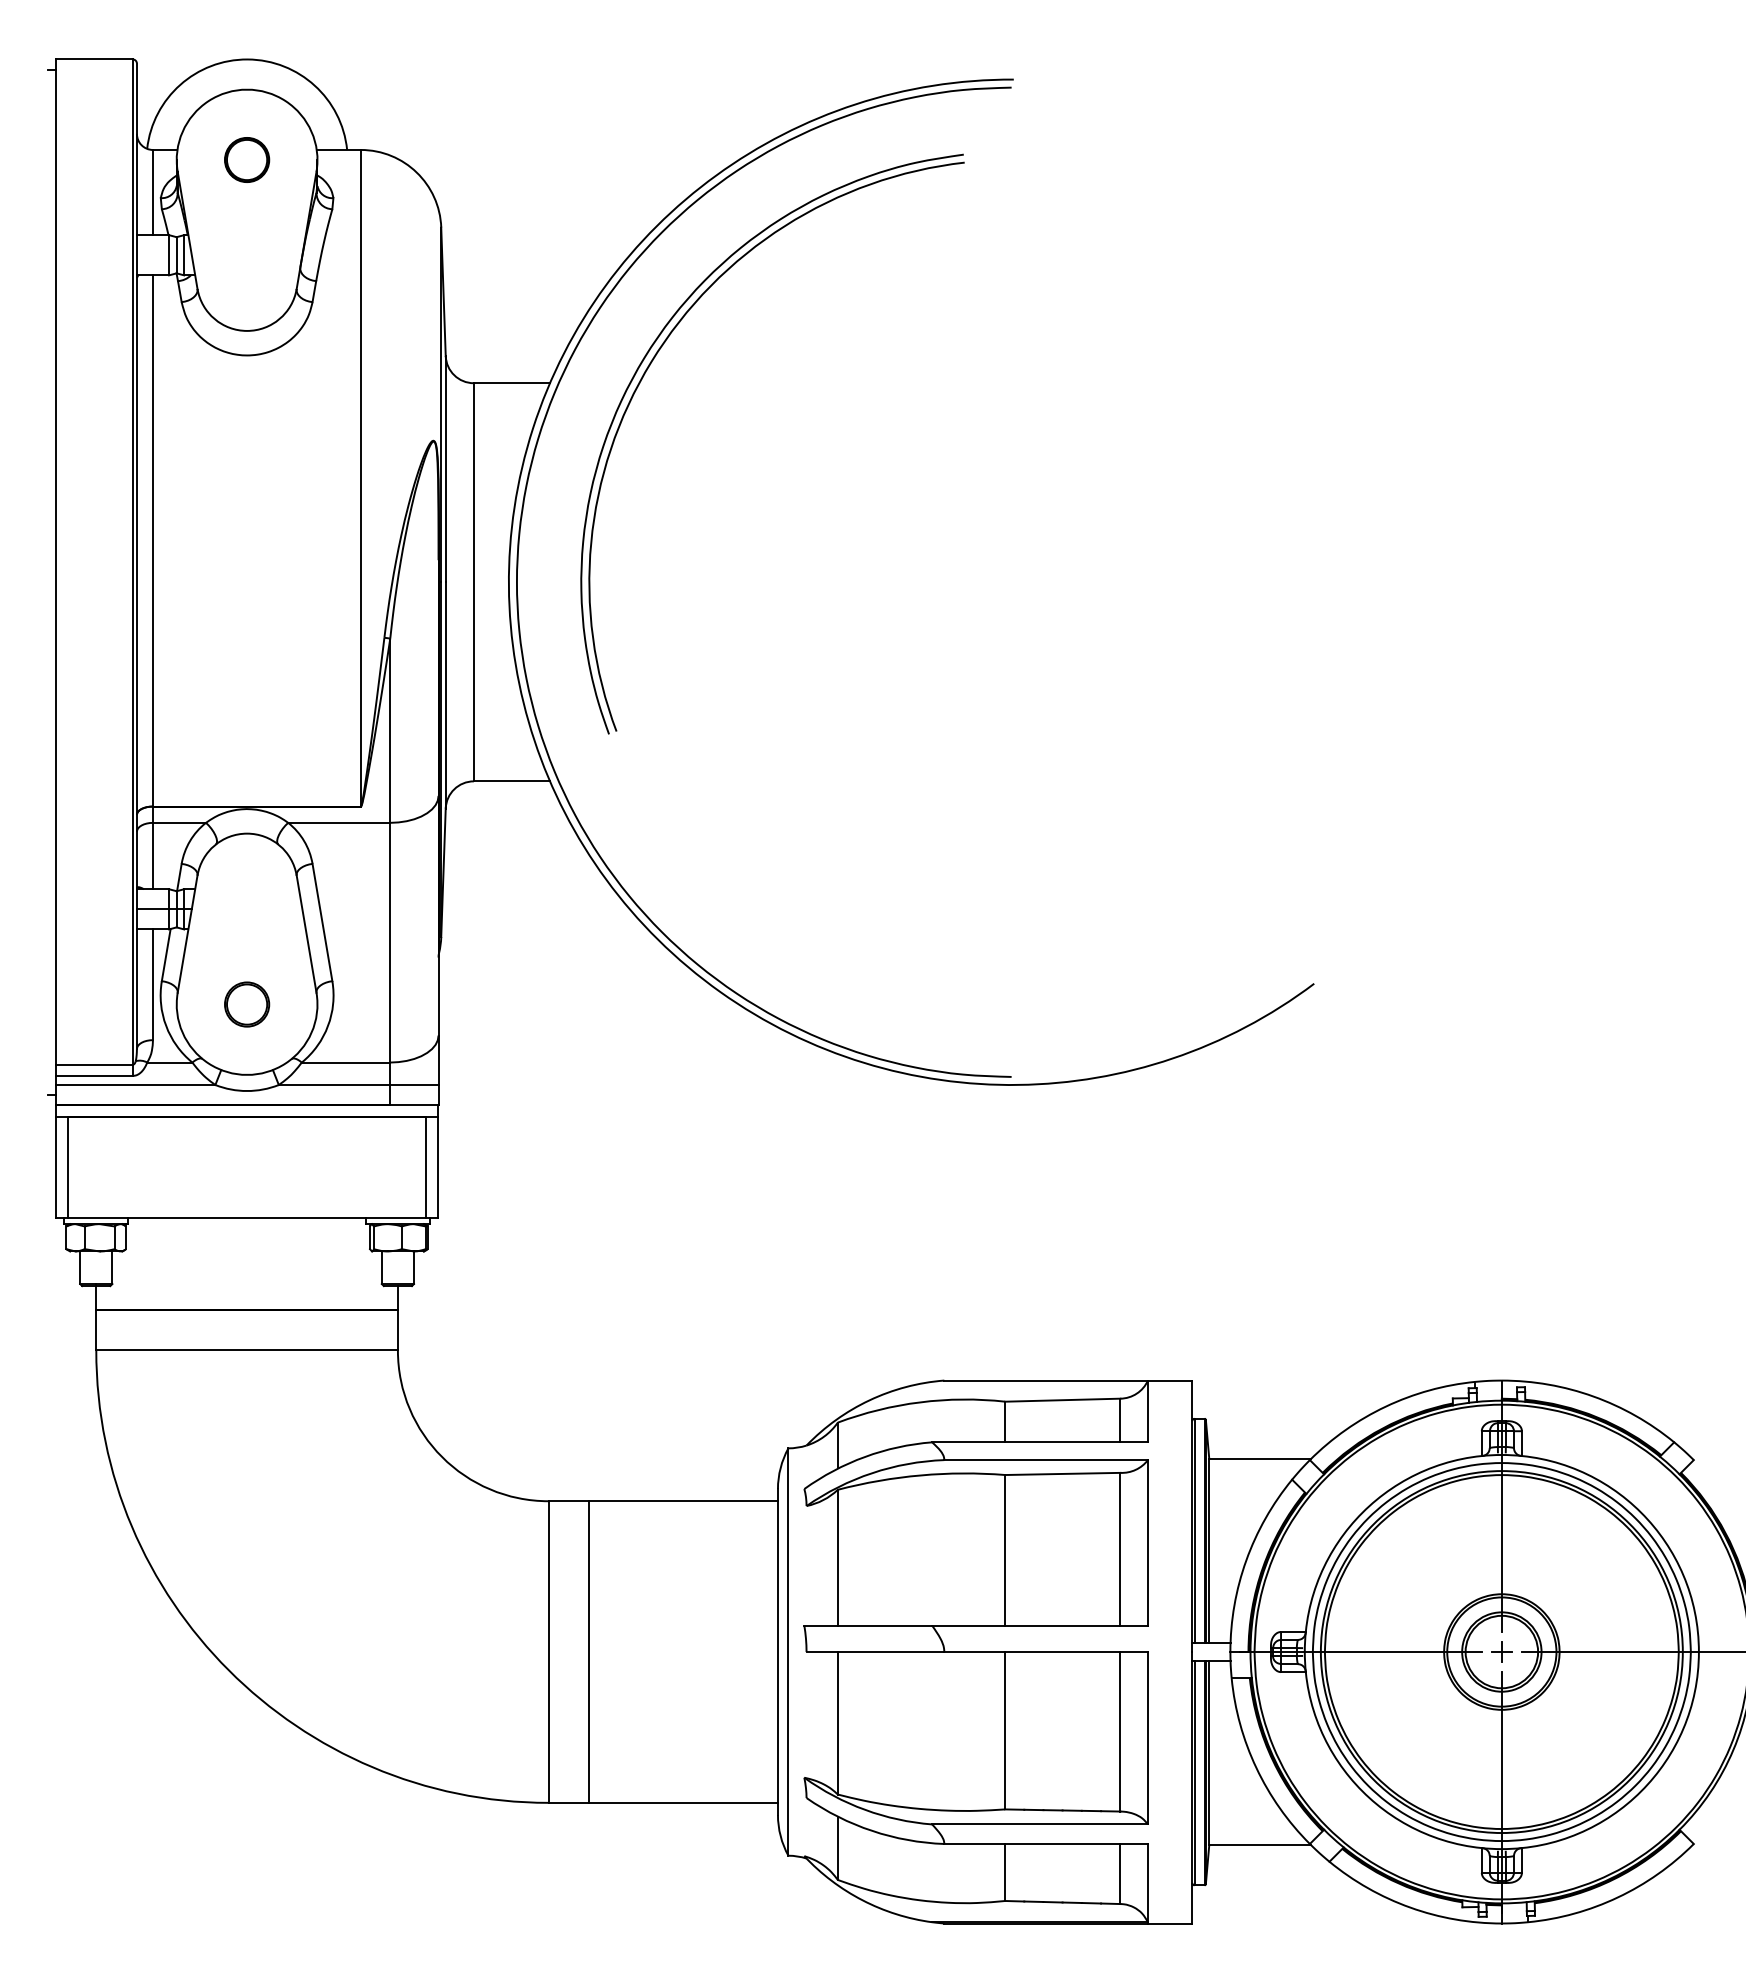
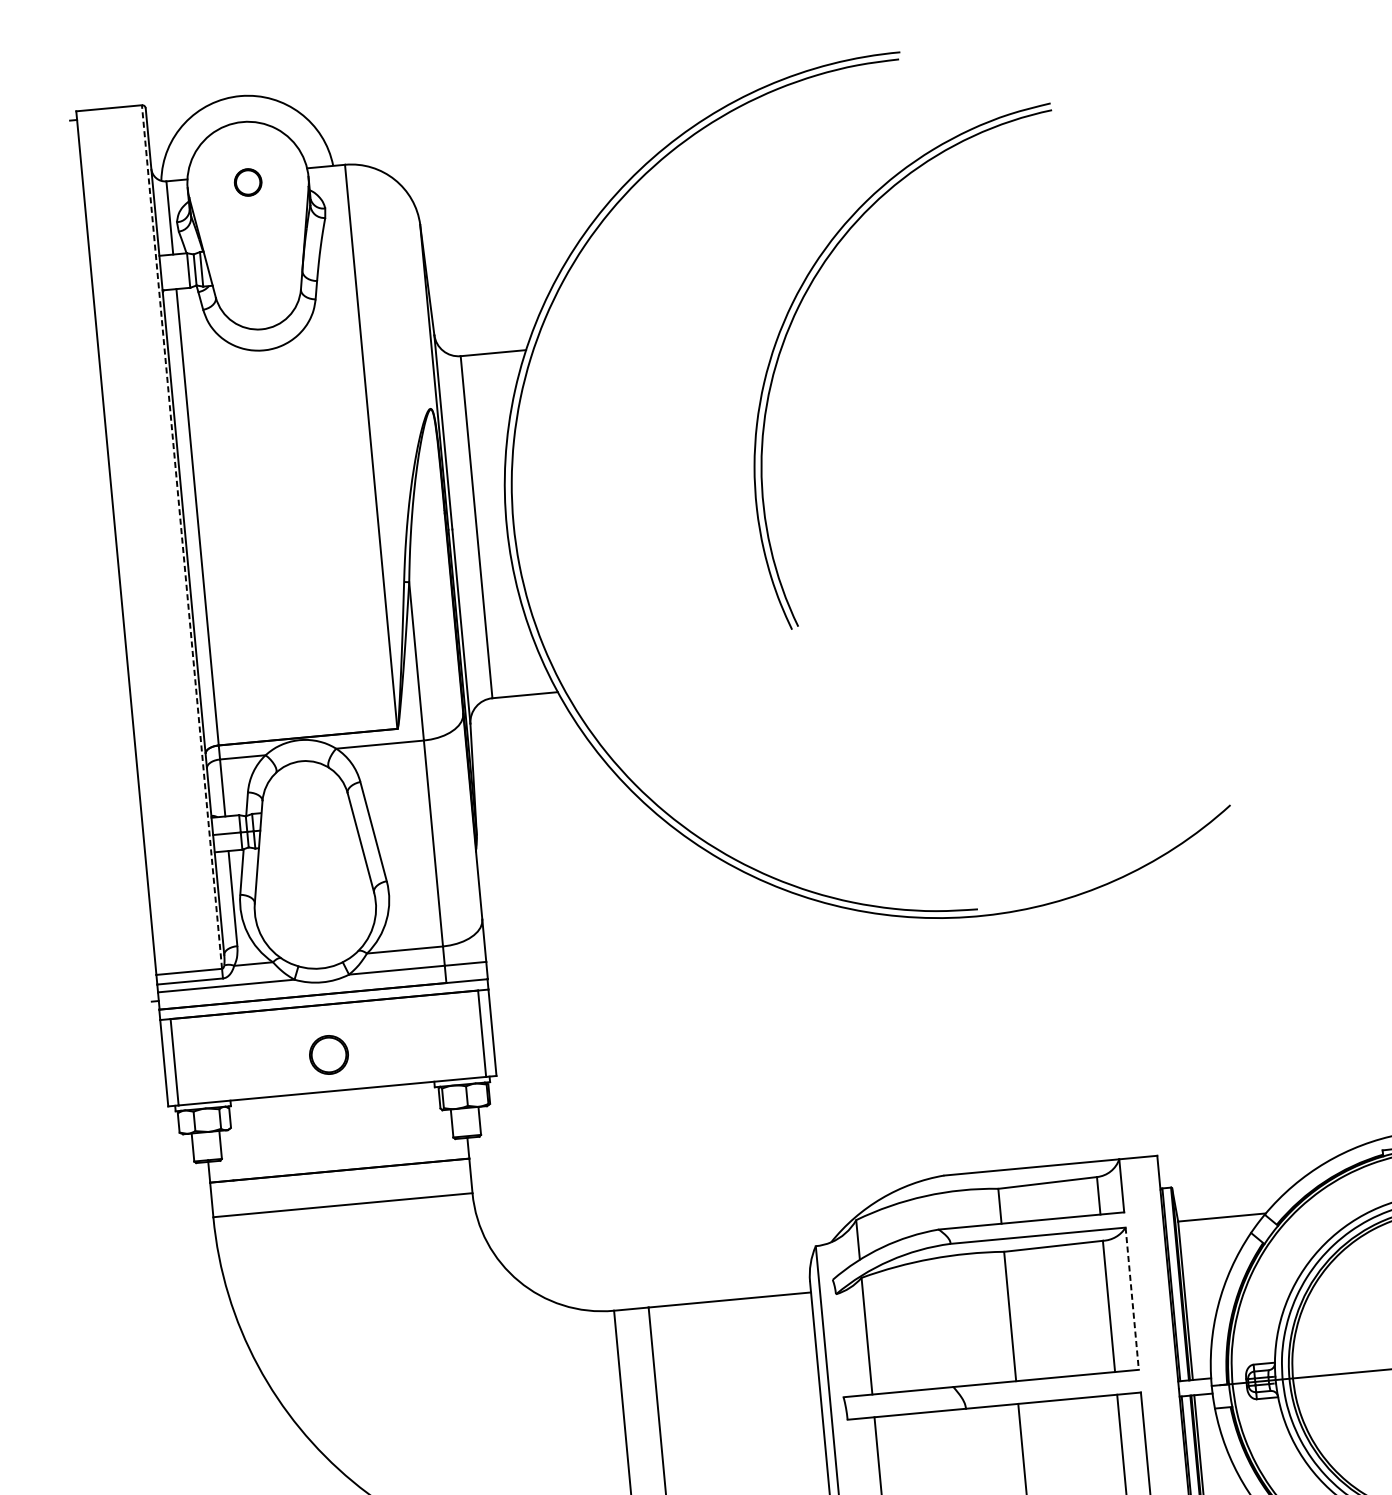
part: (247, 159) -> (248, 182), size x0.7
part: (645, 374) -> (794, 317), moved
line: (132, 562) -> (181, 537), solid -> dashed
part: (247, 1004) -> (329, 1054), moved
line: (1147, 1542) -> (1131, 1298), solid -> dashed

